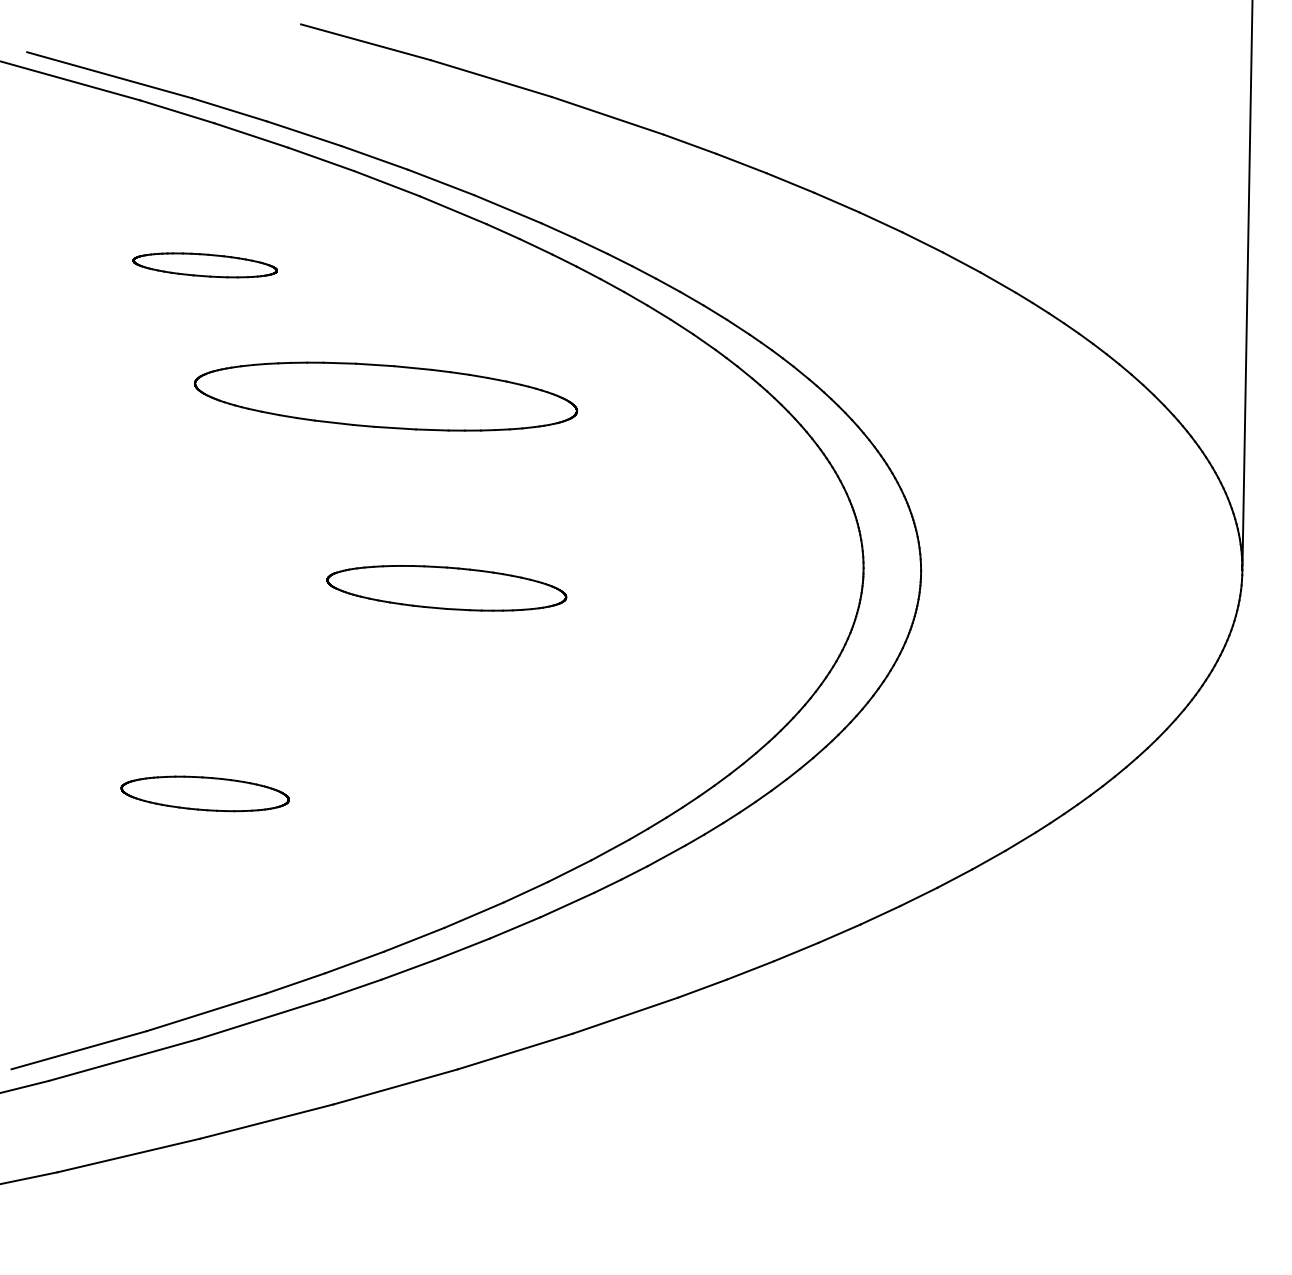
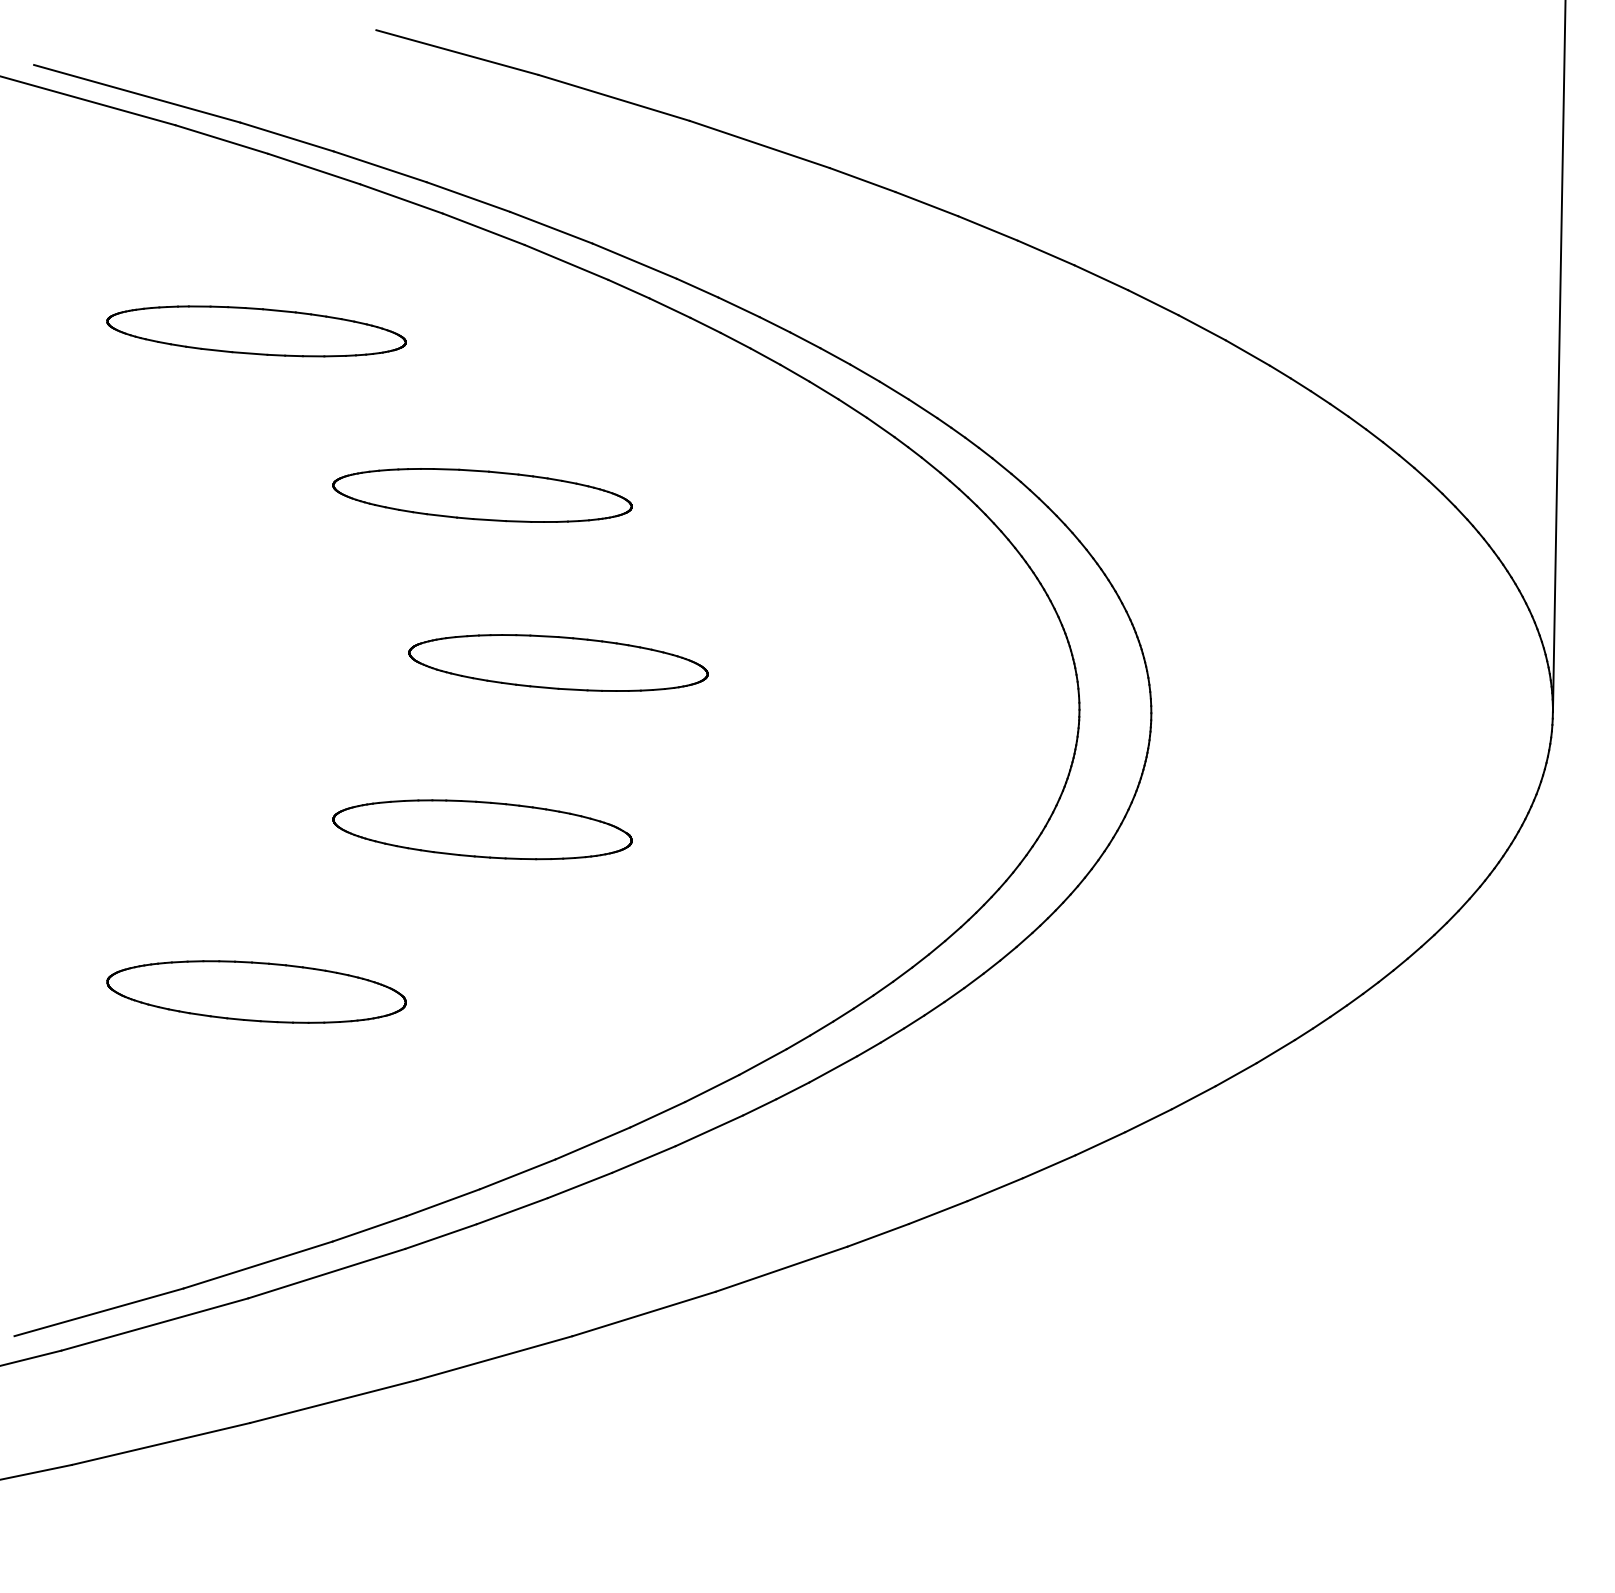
part: (205, 265) -> (256, 331), size x1.67
part: (385, 396) -> (482, 495), size x0.62
part: (446, 587) -> (558, 662), moved
part: (385, 663) -> (482, 829), added
part: (205, 793) -> (256, 991), size x1.43

